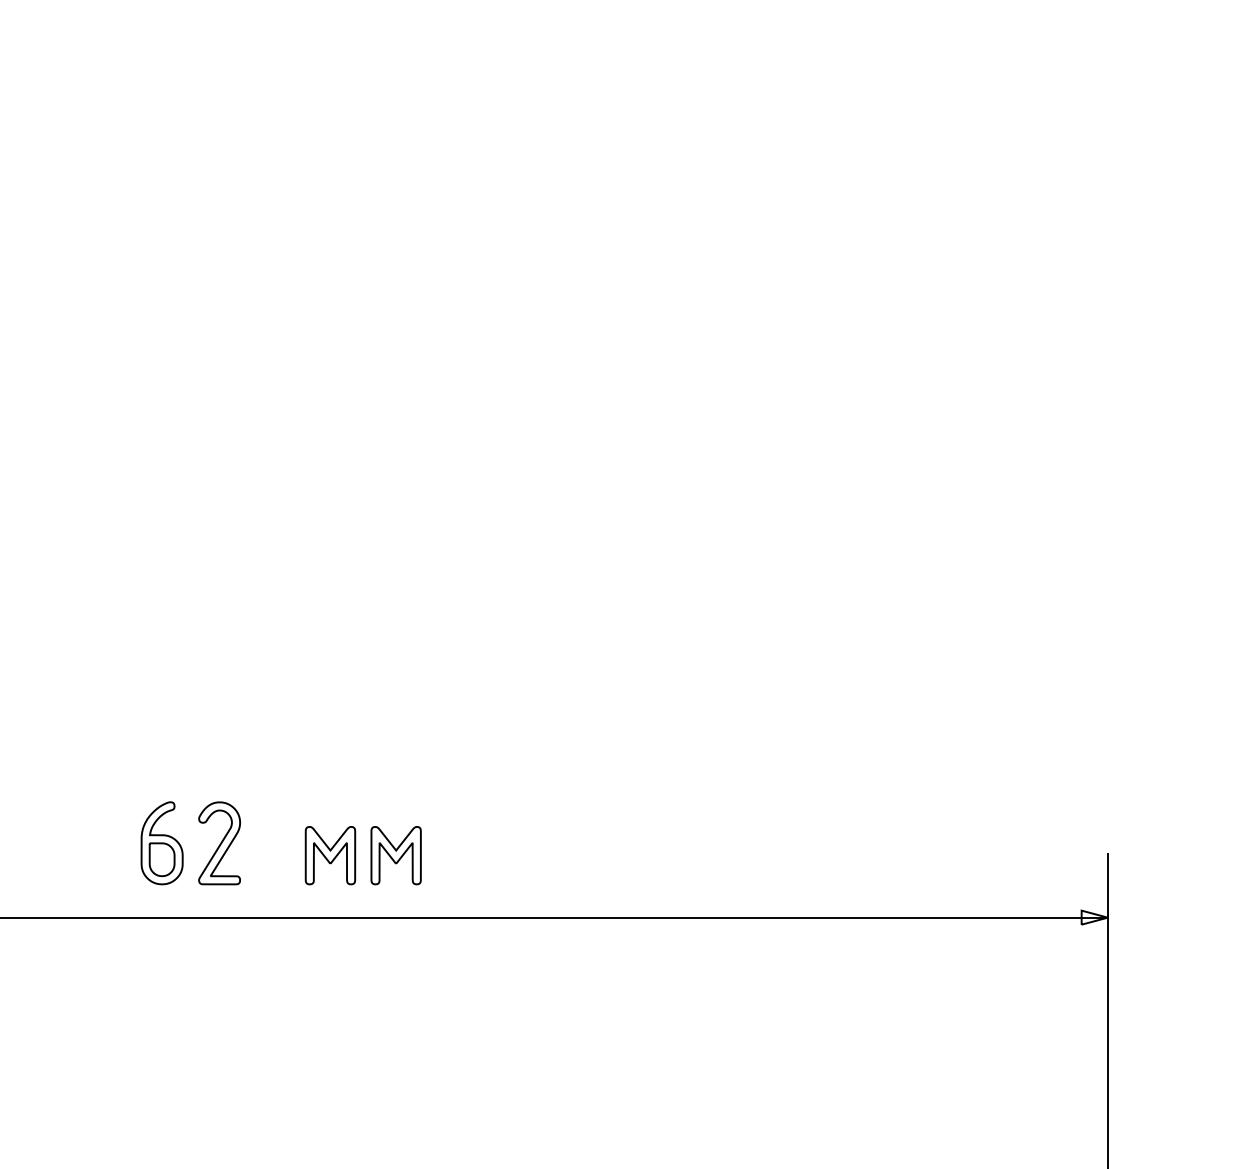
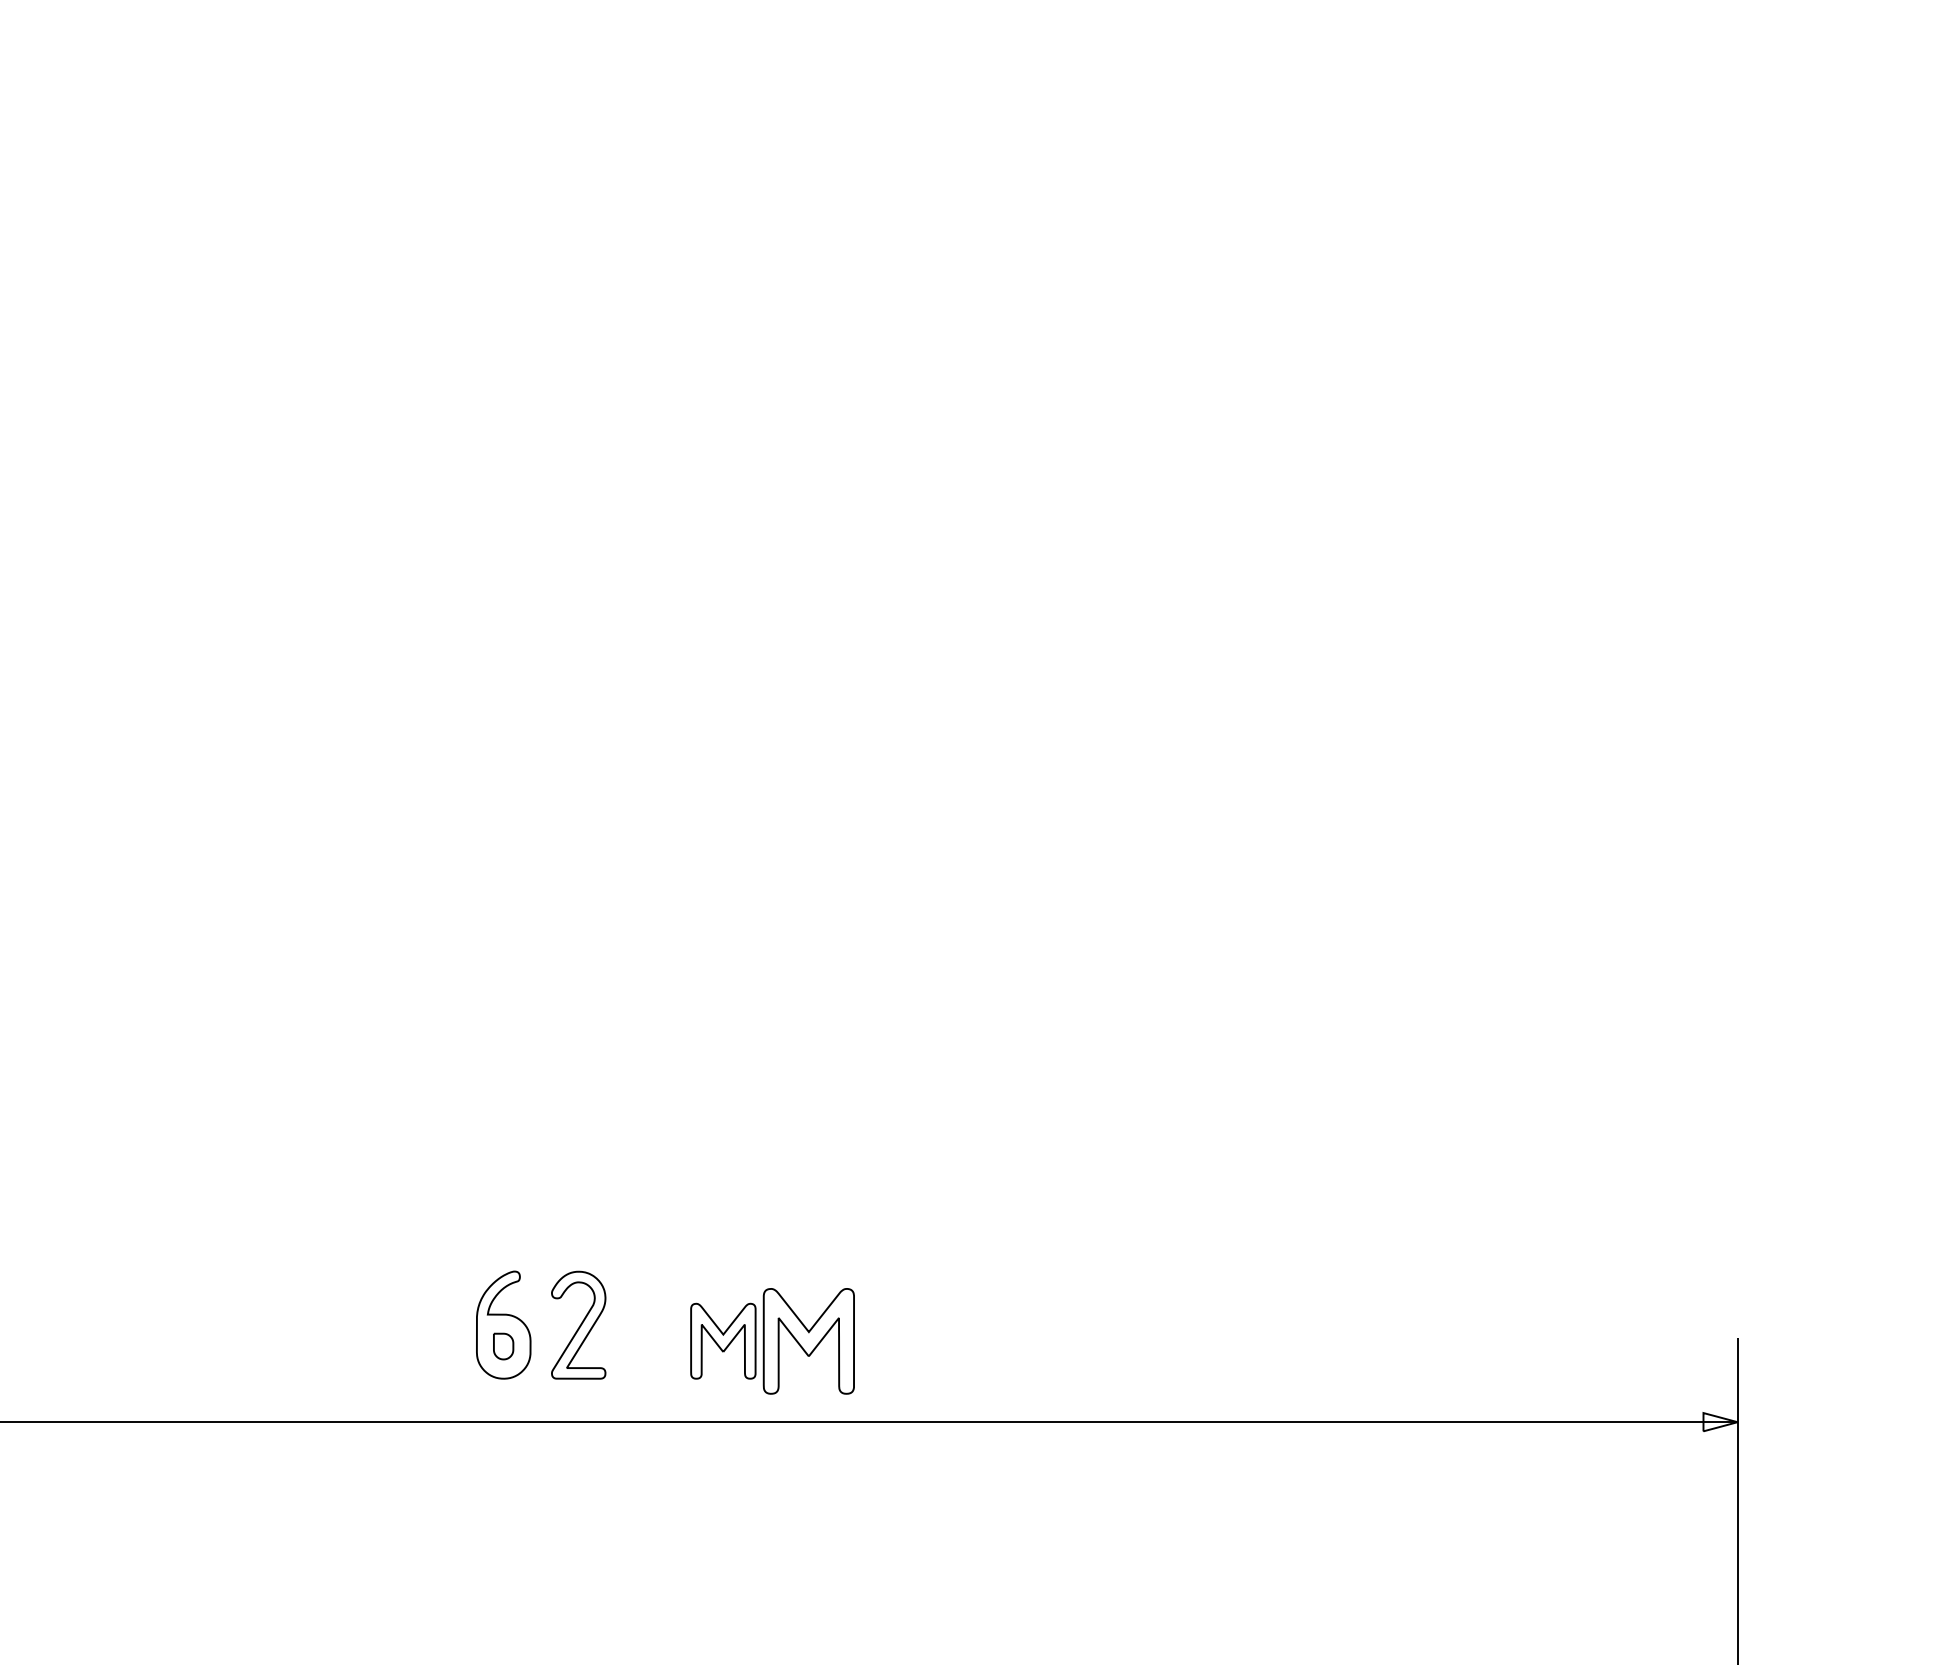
part: (396, 855) -> (809, 1340), size x1.4
part: (161, 859) -> (503, 1346), size x0.6

